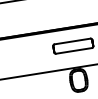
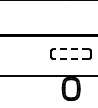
line: (72, 41) -> (71, 49), solid -> dashed
line: (74, 50) -> (71, 58), solid -> dashed

